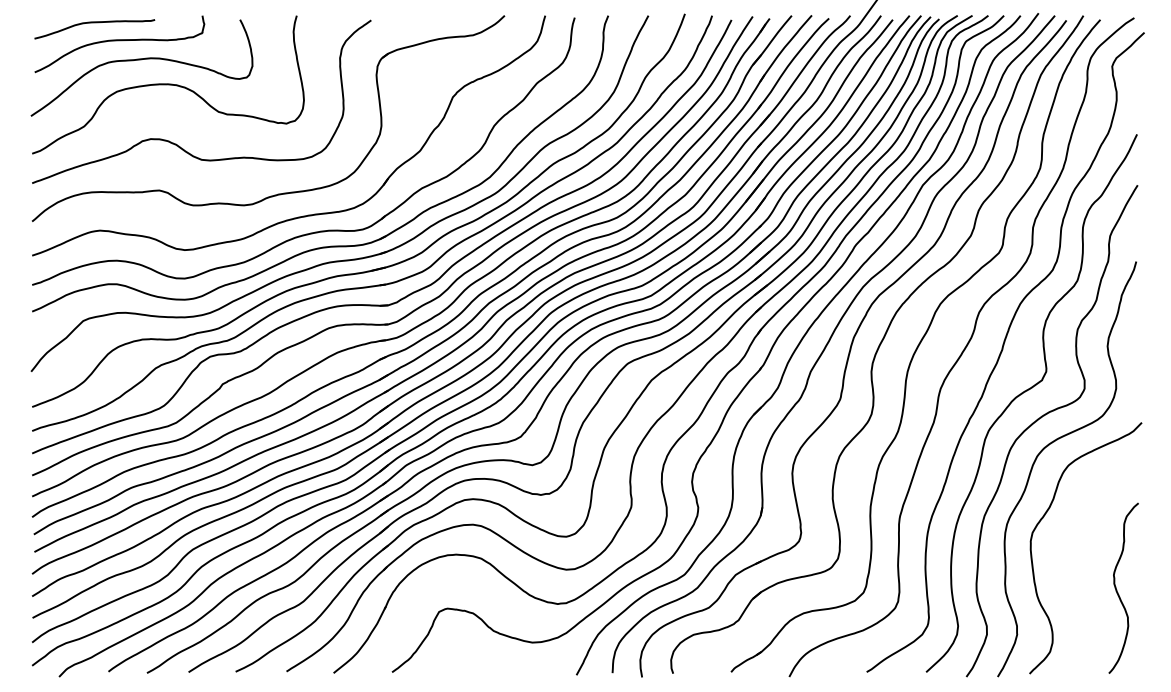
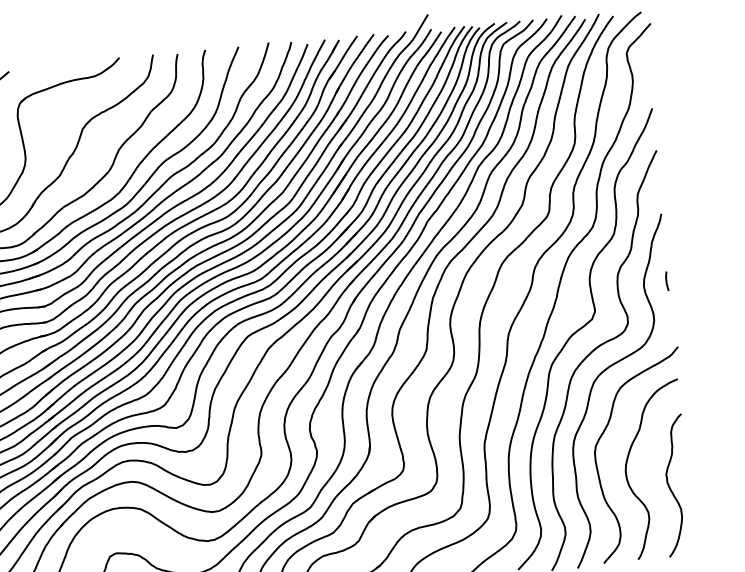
line: (1135, 342) -> (666, 280), added
curve: (1067, 562) -> (626, 468), added

